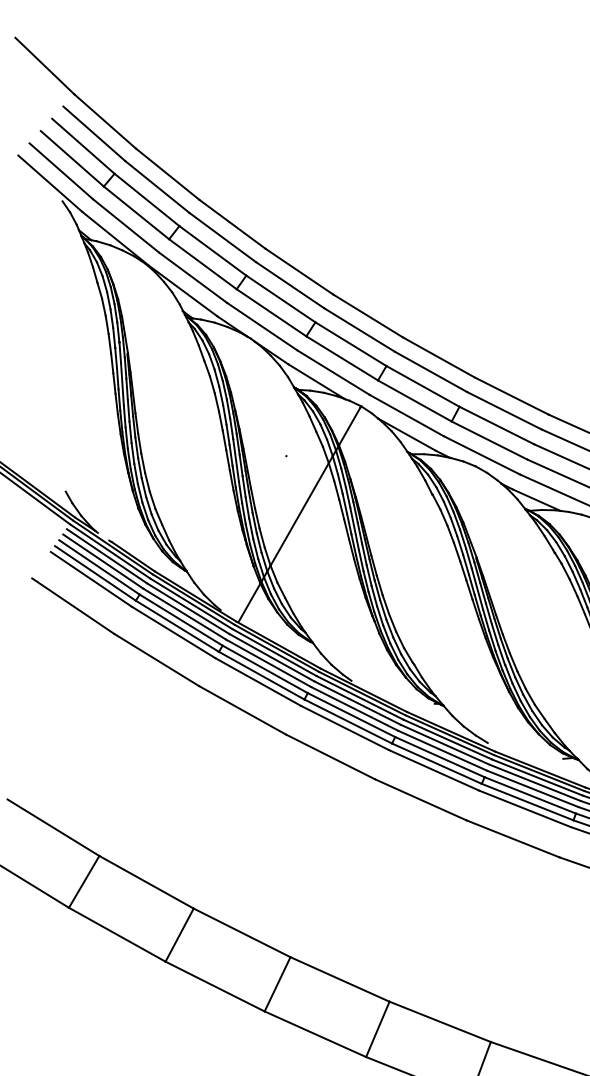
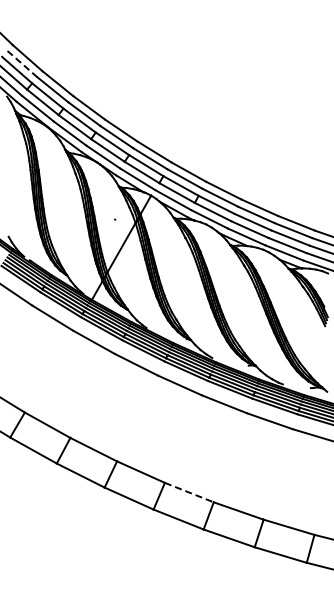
line: (94, 134) -> (22, 64), solid -> dashed
line: (440, 1021) -> (189, 492), solid -> dashed

